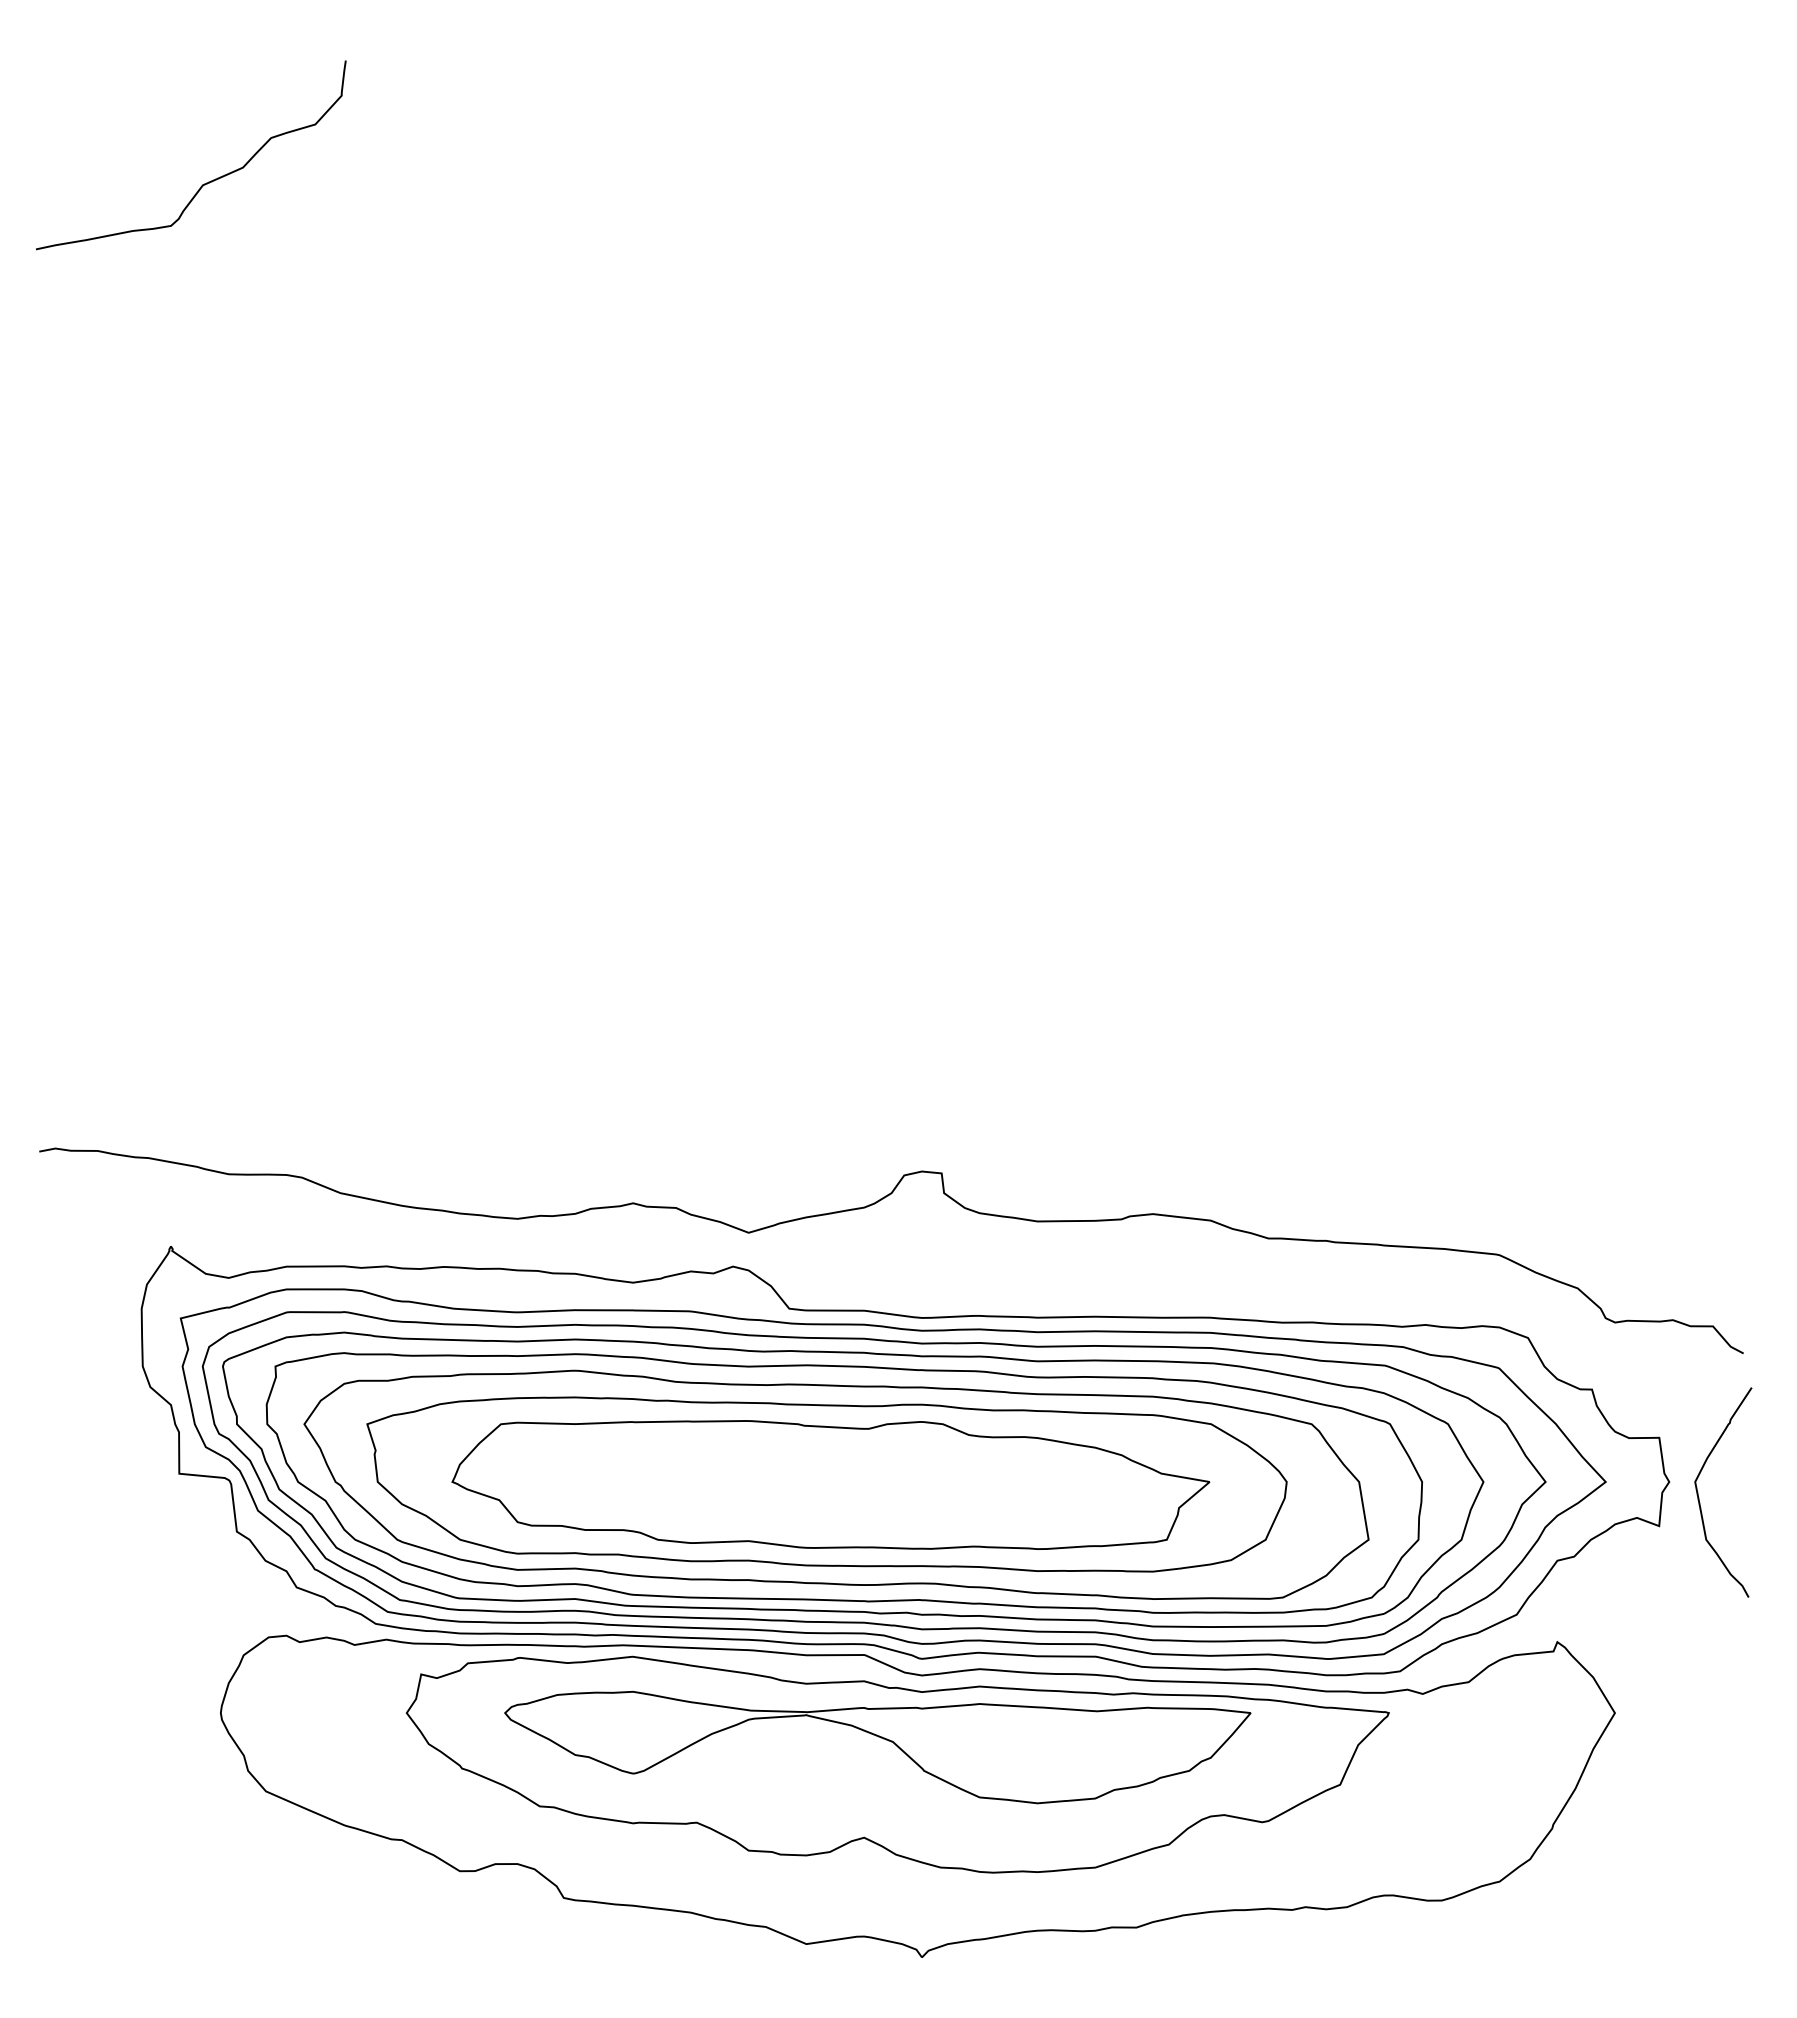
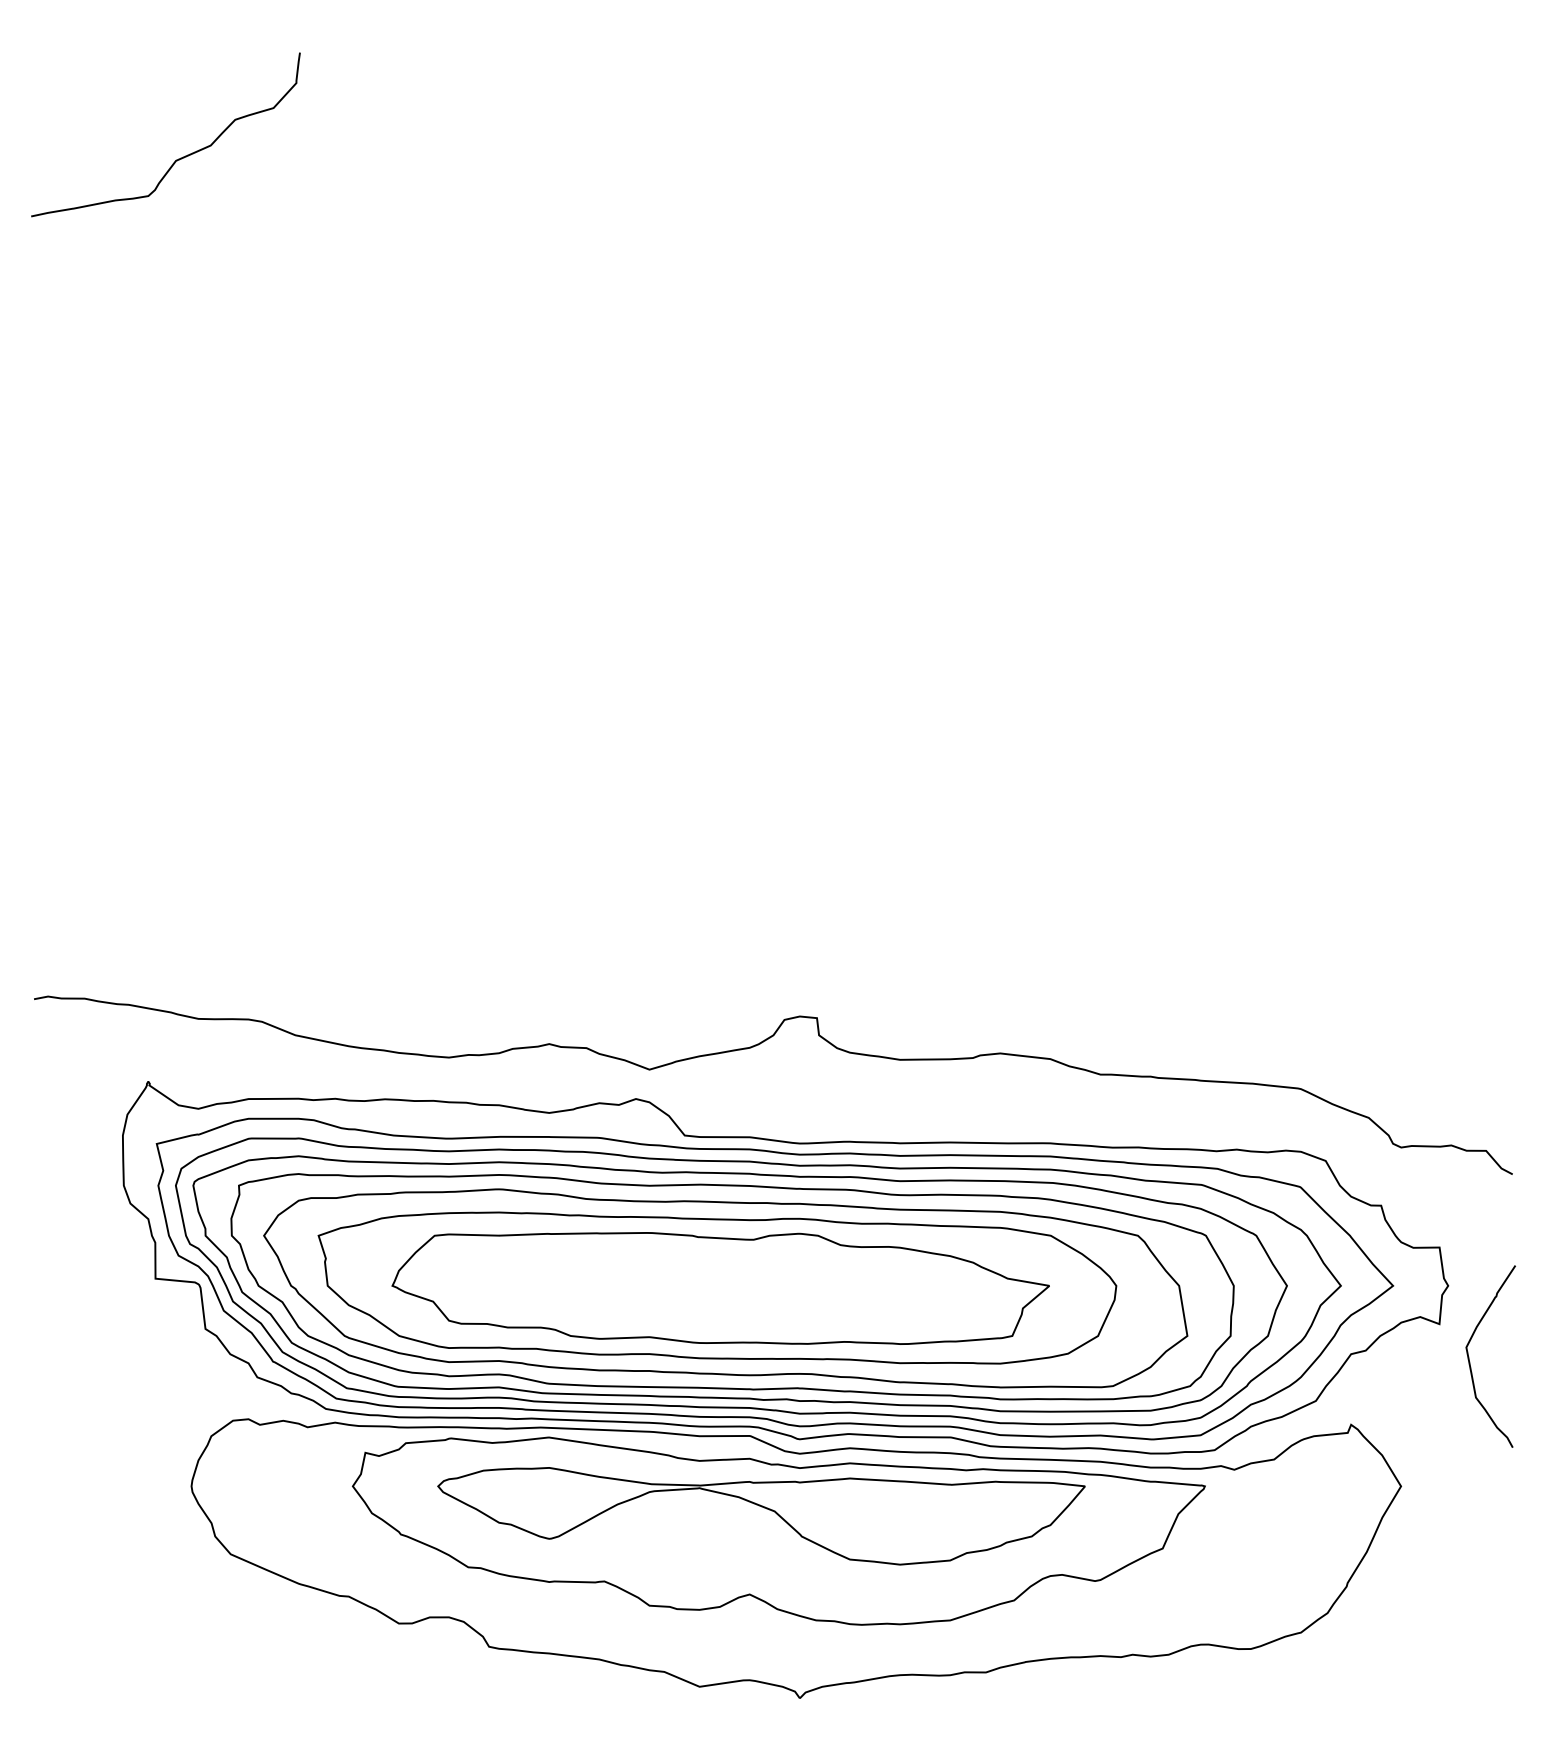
curve: (1699, 1497) -> (1470, 1360), moved

